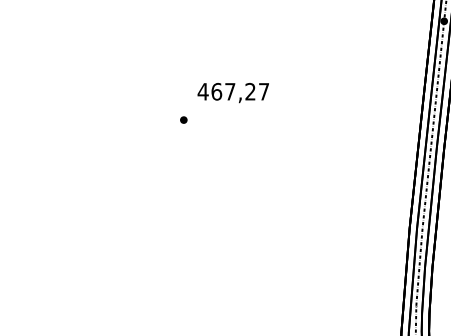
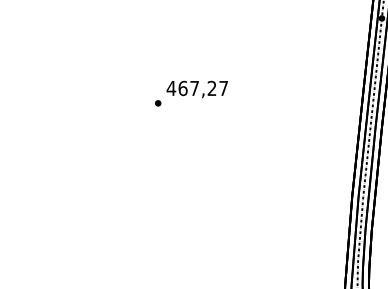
text: (232, 93) -> (196, 89), moved

